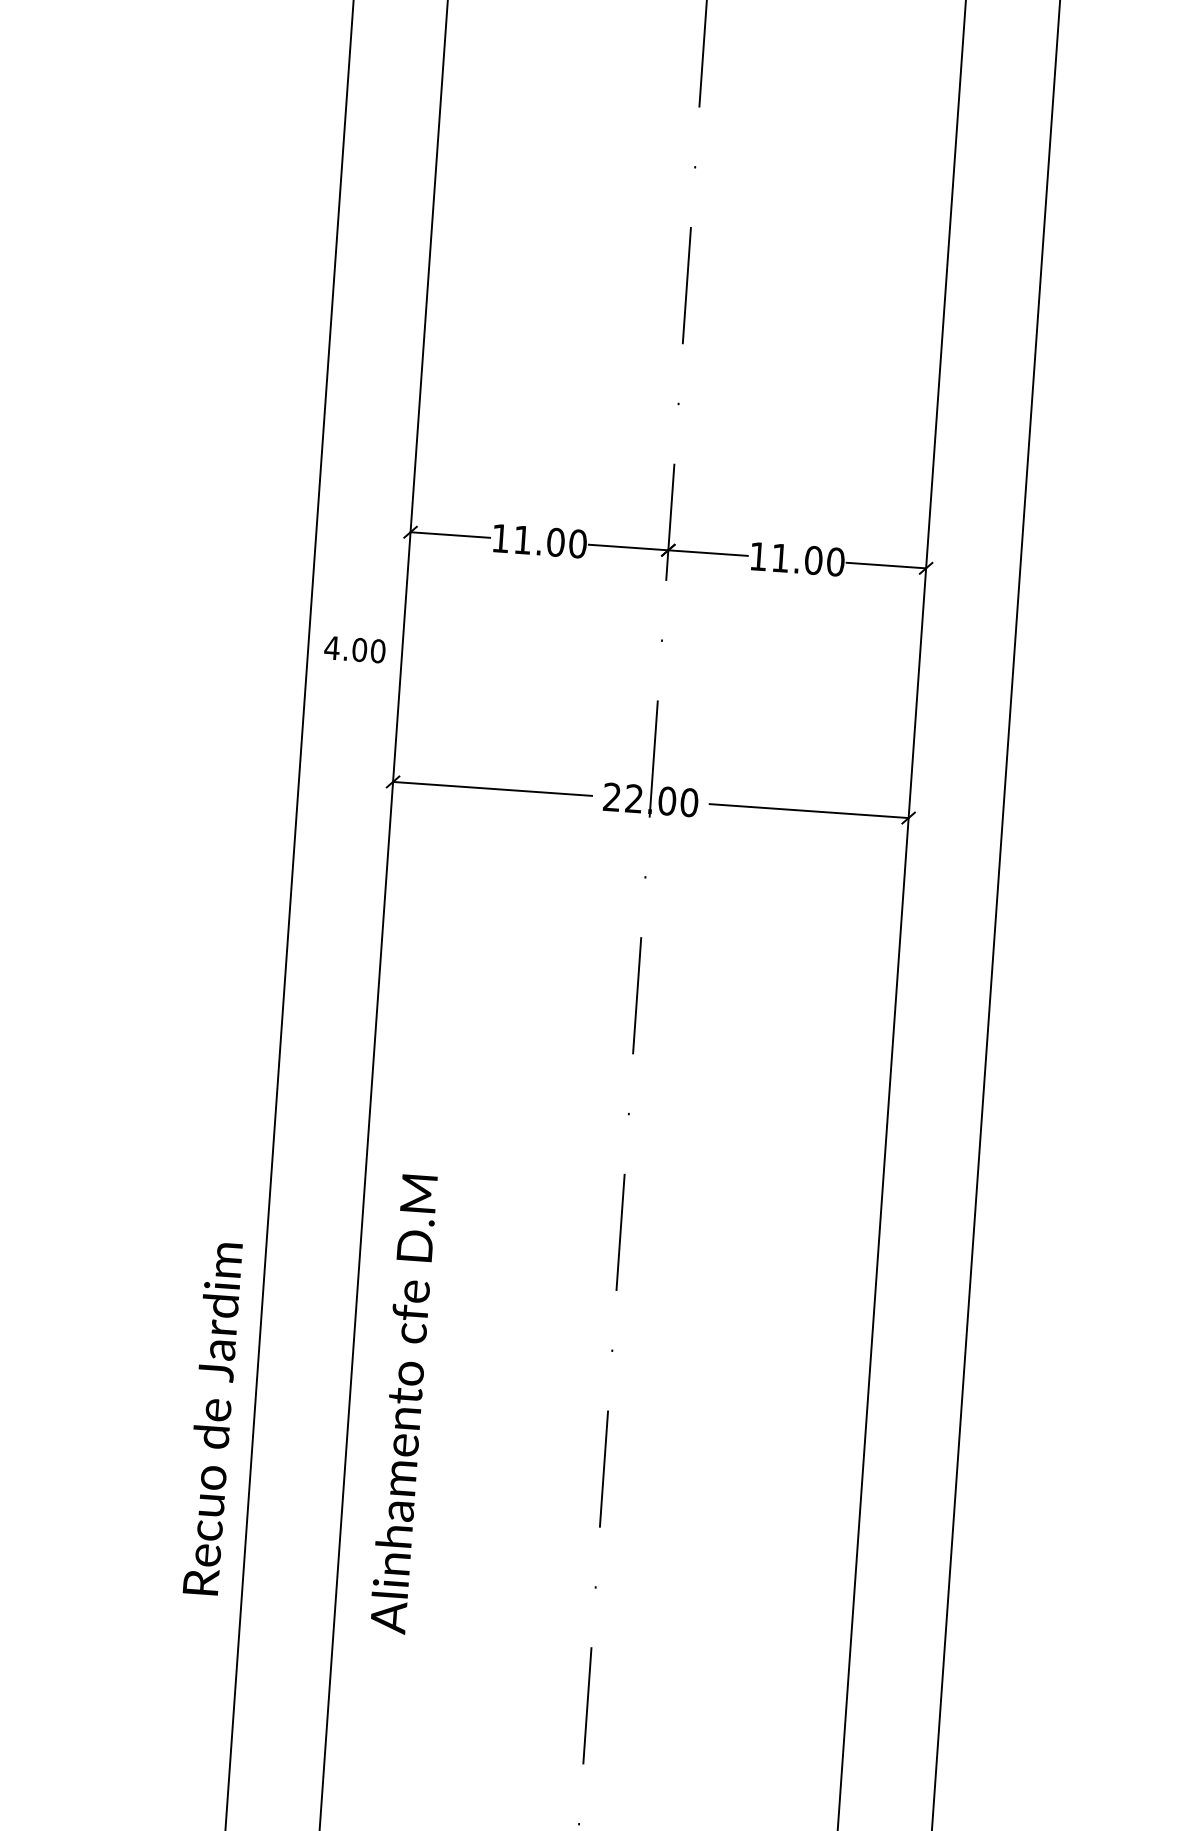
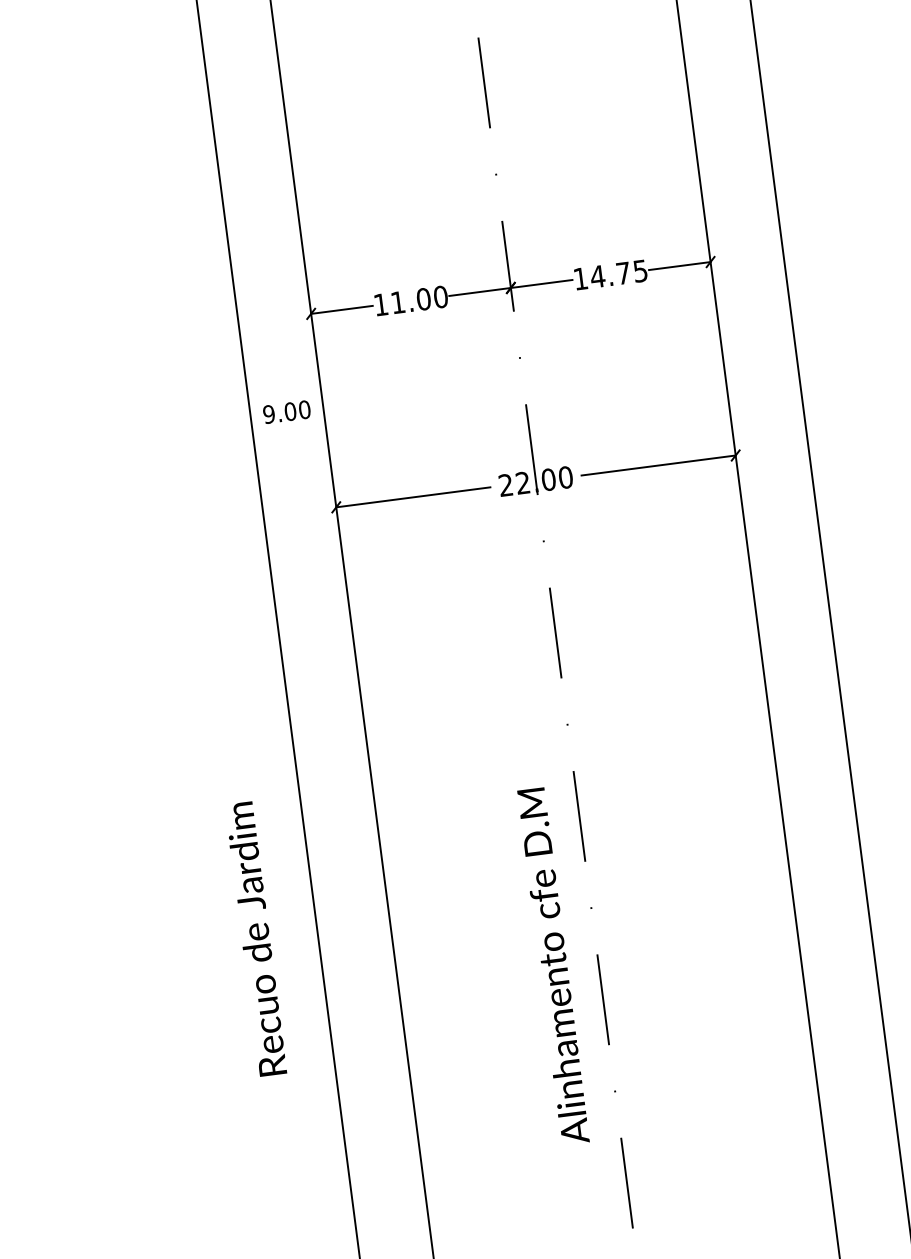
text: (807, 560) -> (618, 274), 11.00 -> 14.75
text: (331, 648) -> (268, 414), 4.00 -> 9.00
text: (404, 1404) -> (553, 966), moved
text: (212, 1419) -> (256, 939), moved

